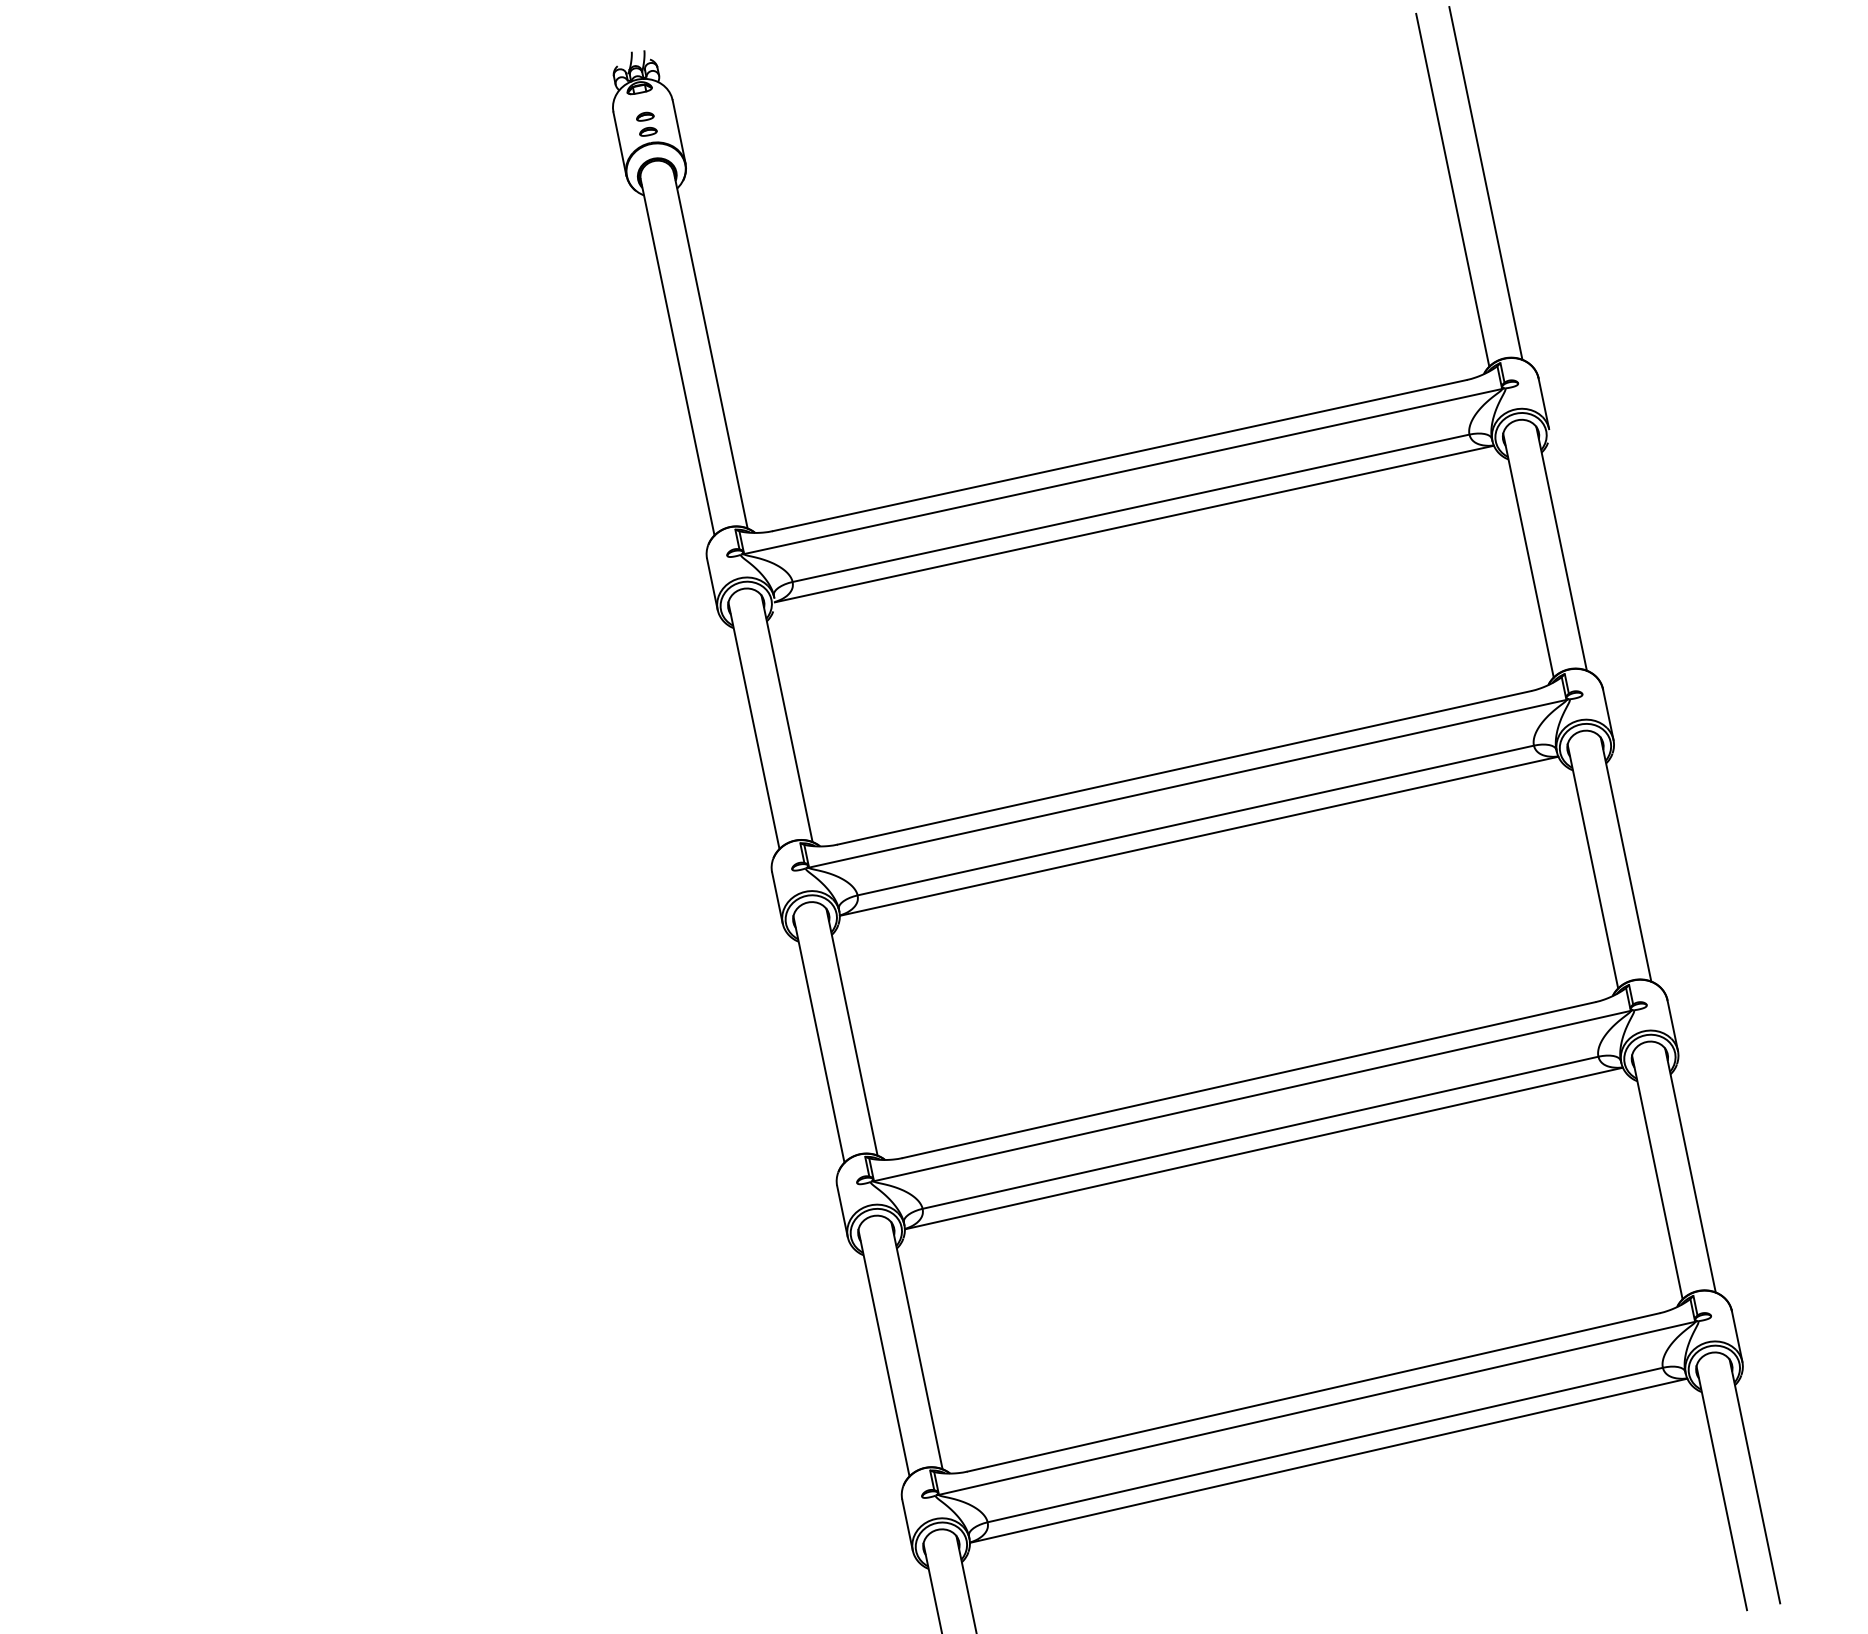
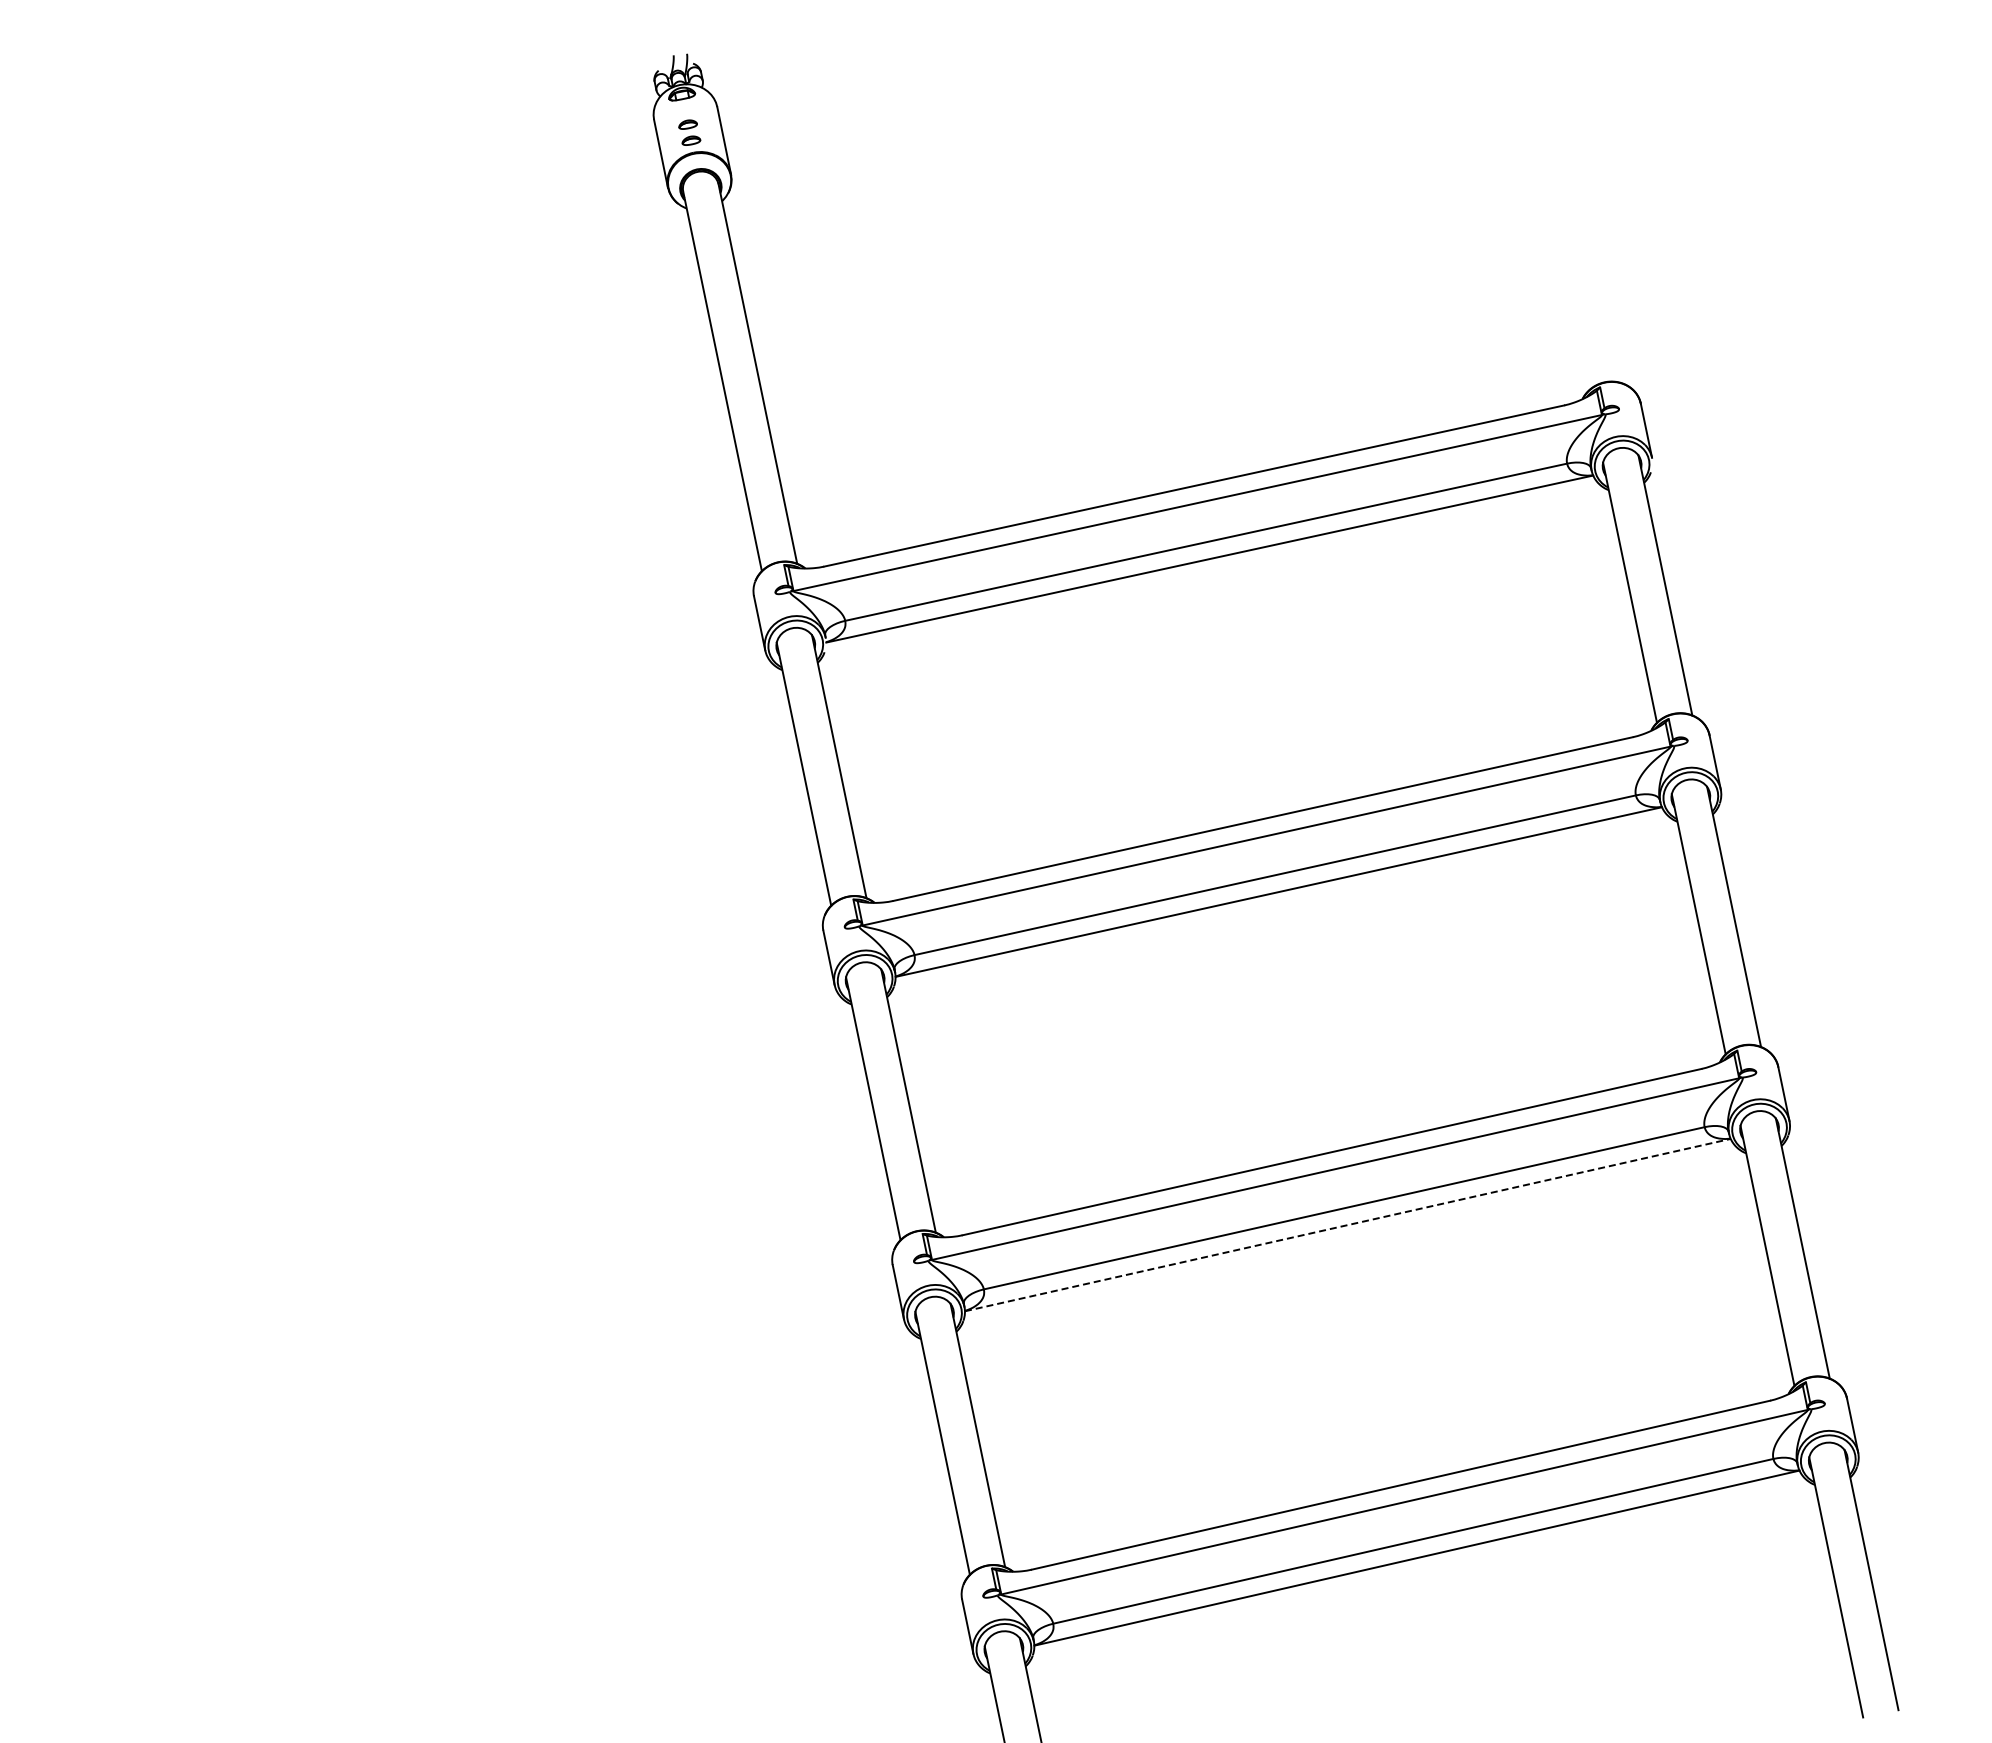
line: (1485, 183) -> (1584, 195), removed
line: (1452, 189) -> (1549, 202), removed
line: (1263, 1148) -> (1347, 1225), solid -> dashed

